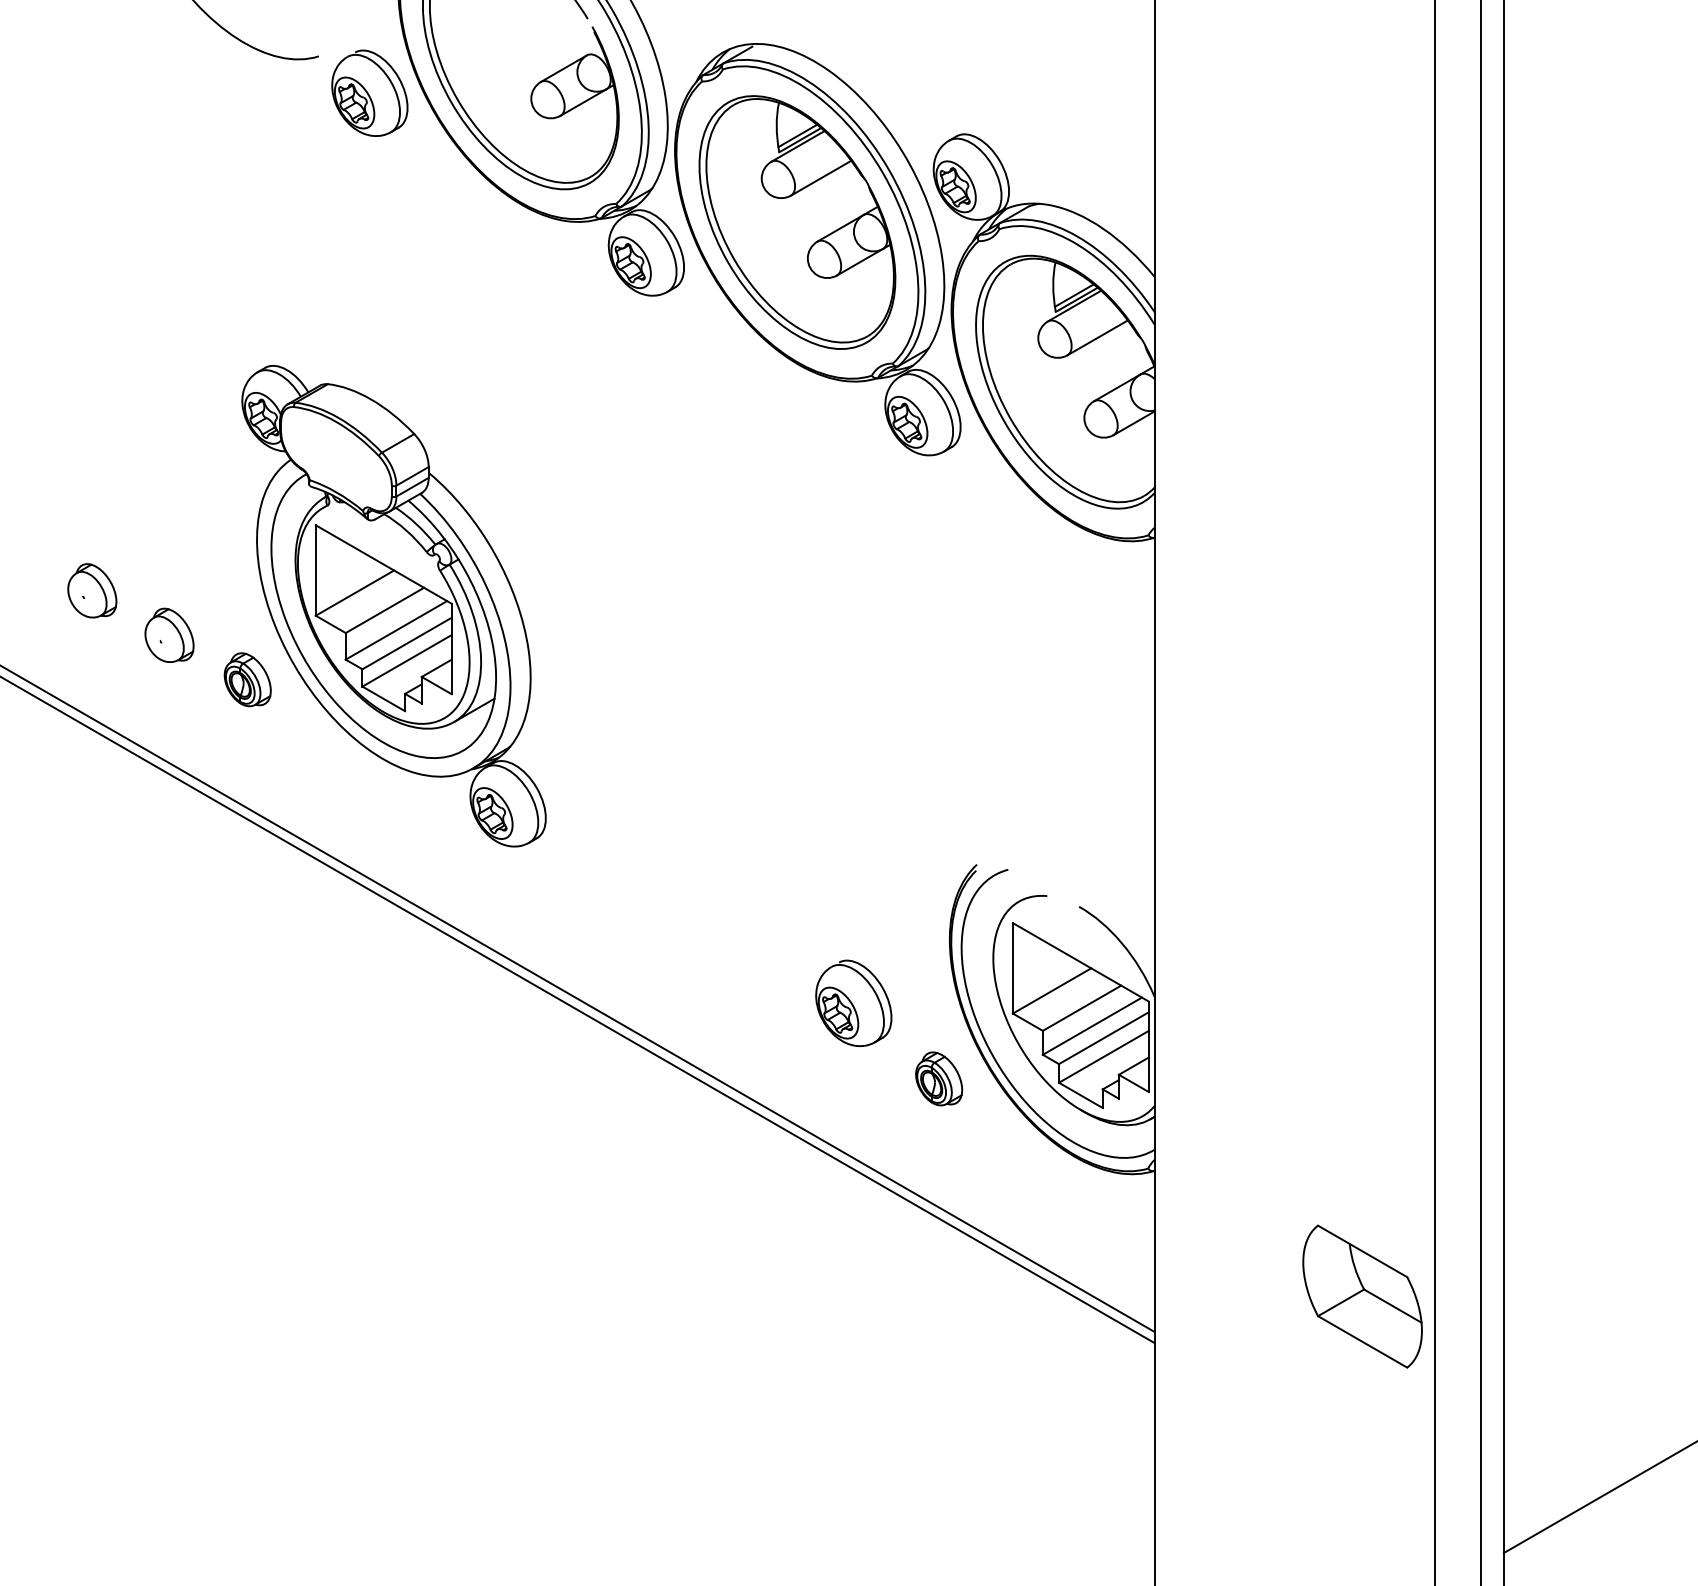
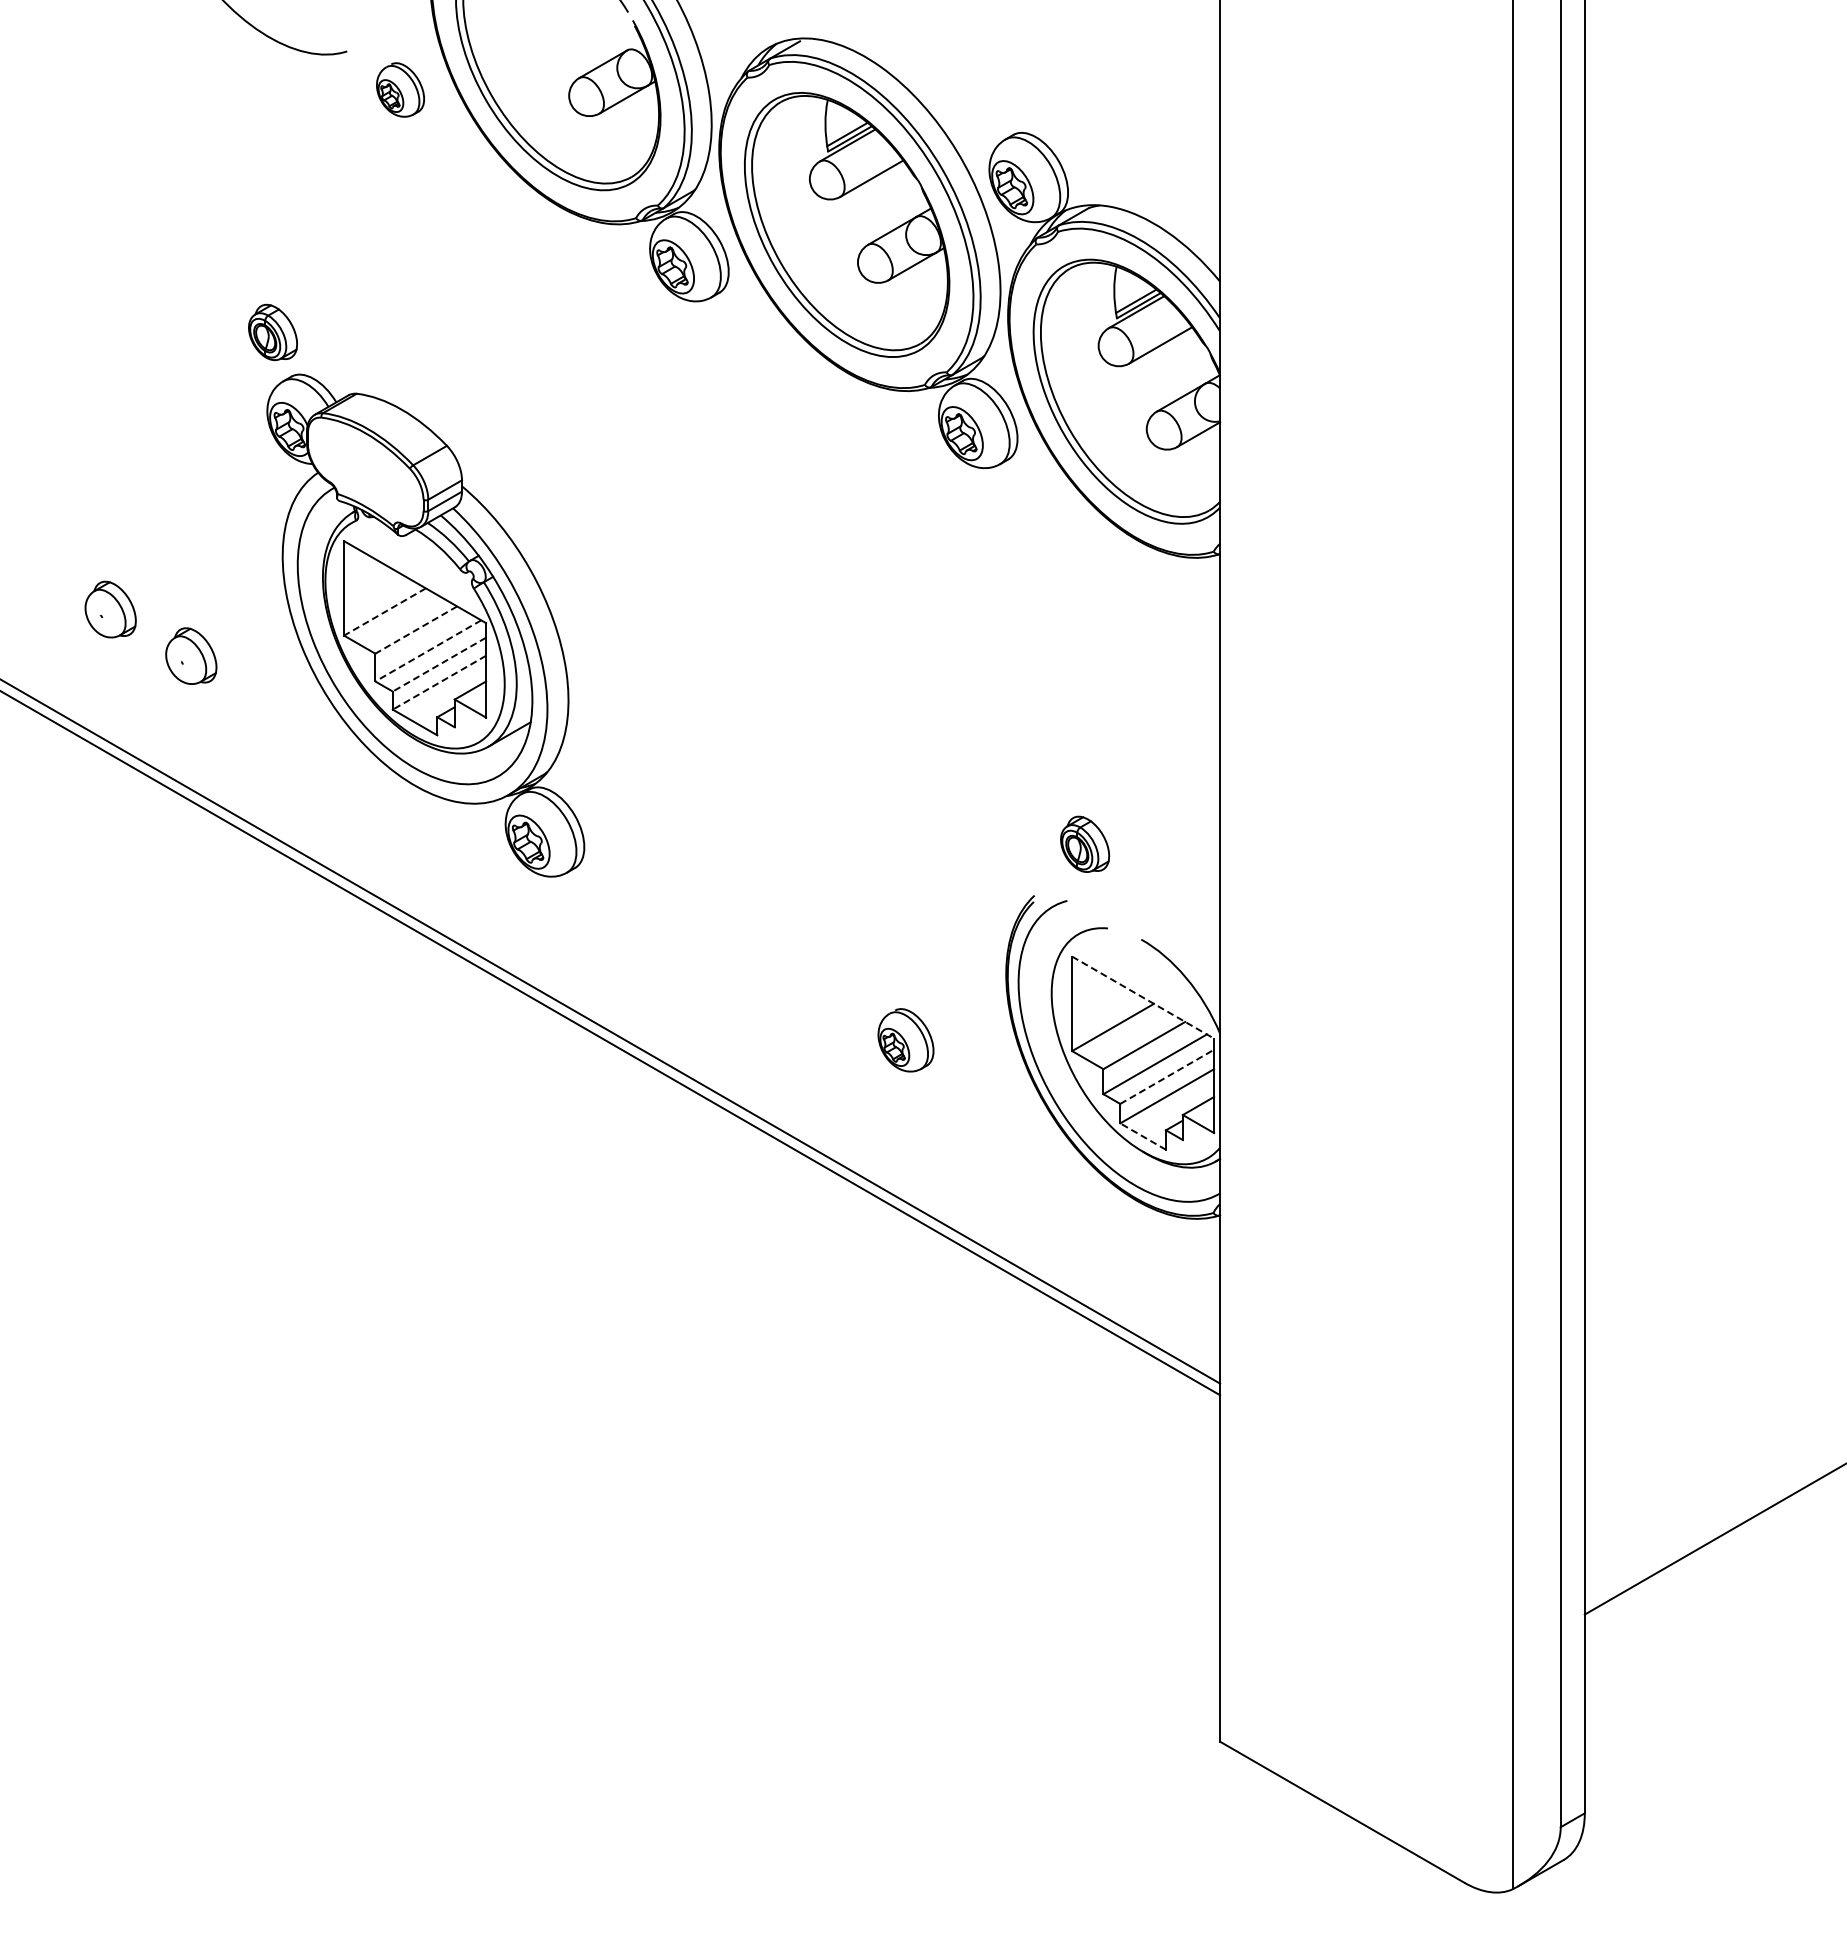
part: (369, 92) -> (400, 89), size x0.6
line: (354, 593) -> (384, 612), solid -> dashed
line: (384, 610) -> (415, 630), solid -> dashed
line: (395, 630) -> (427, 651), solid -> dashed
line: (407, 643) -> (439, 664), solid -> dashed
line: (407, 660) -> (439, 682), solid -> dashed
part: (247, 678) -> (272, 331), moved
line: (1081, 962) -> (1143, 997), solid -> dashed
part: (853, 1002) -> (905, 1039), size x0.7
line: (1104, 1037) -> (1167, 1076), solid -> dashed
part: (939, 1078) -> (1085, 843), moved
line: (1080, 1095) -> (1142, 1136), solid -> dashed
part: (1362, 1296) -> (1437, 1346), removed

